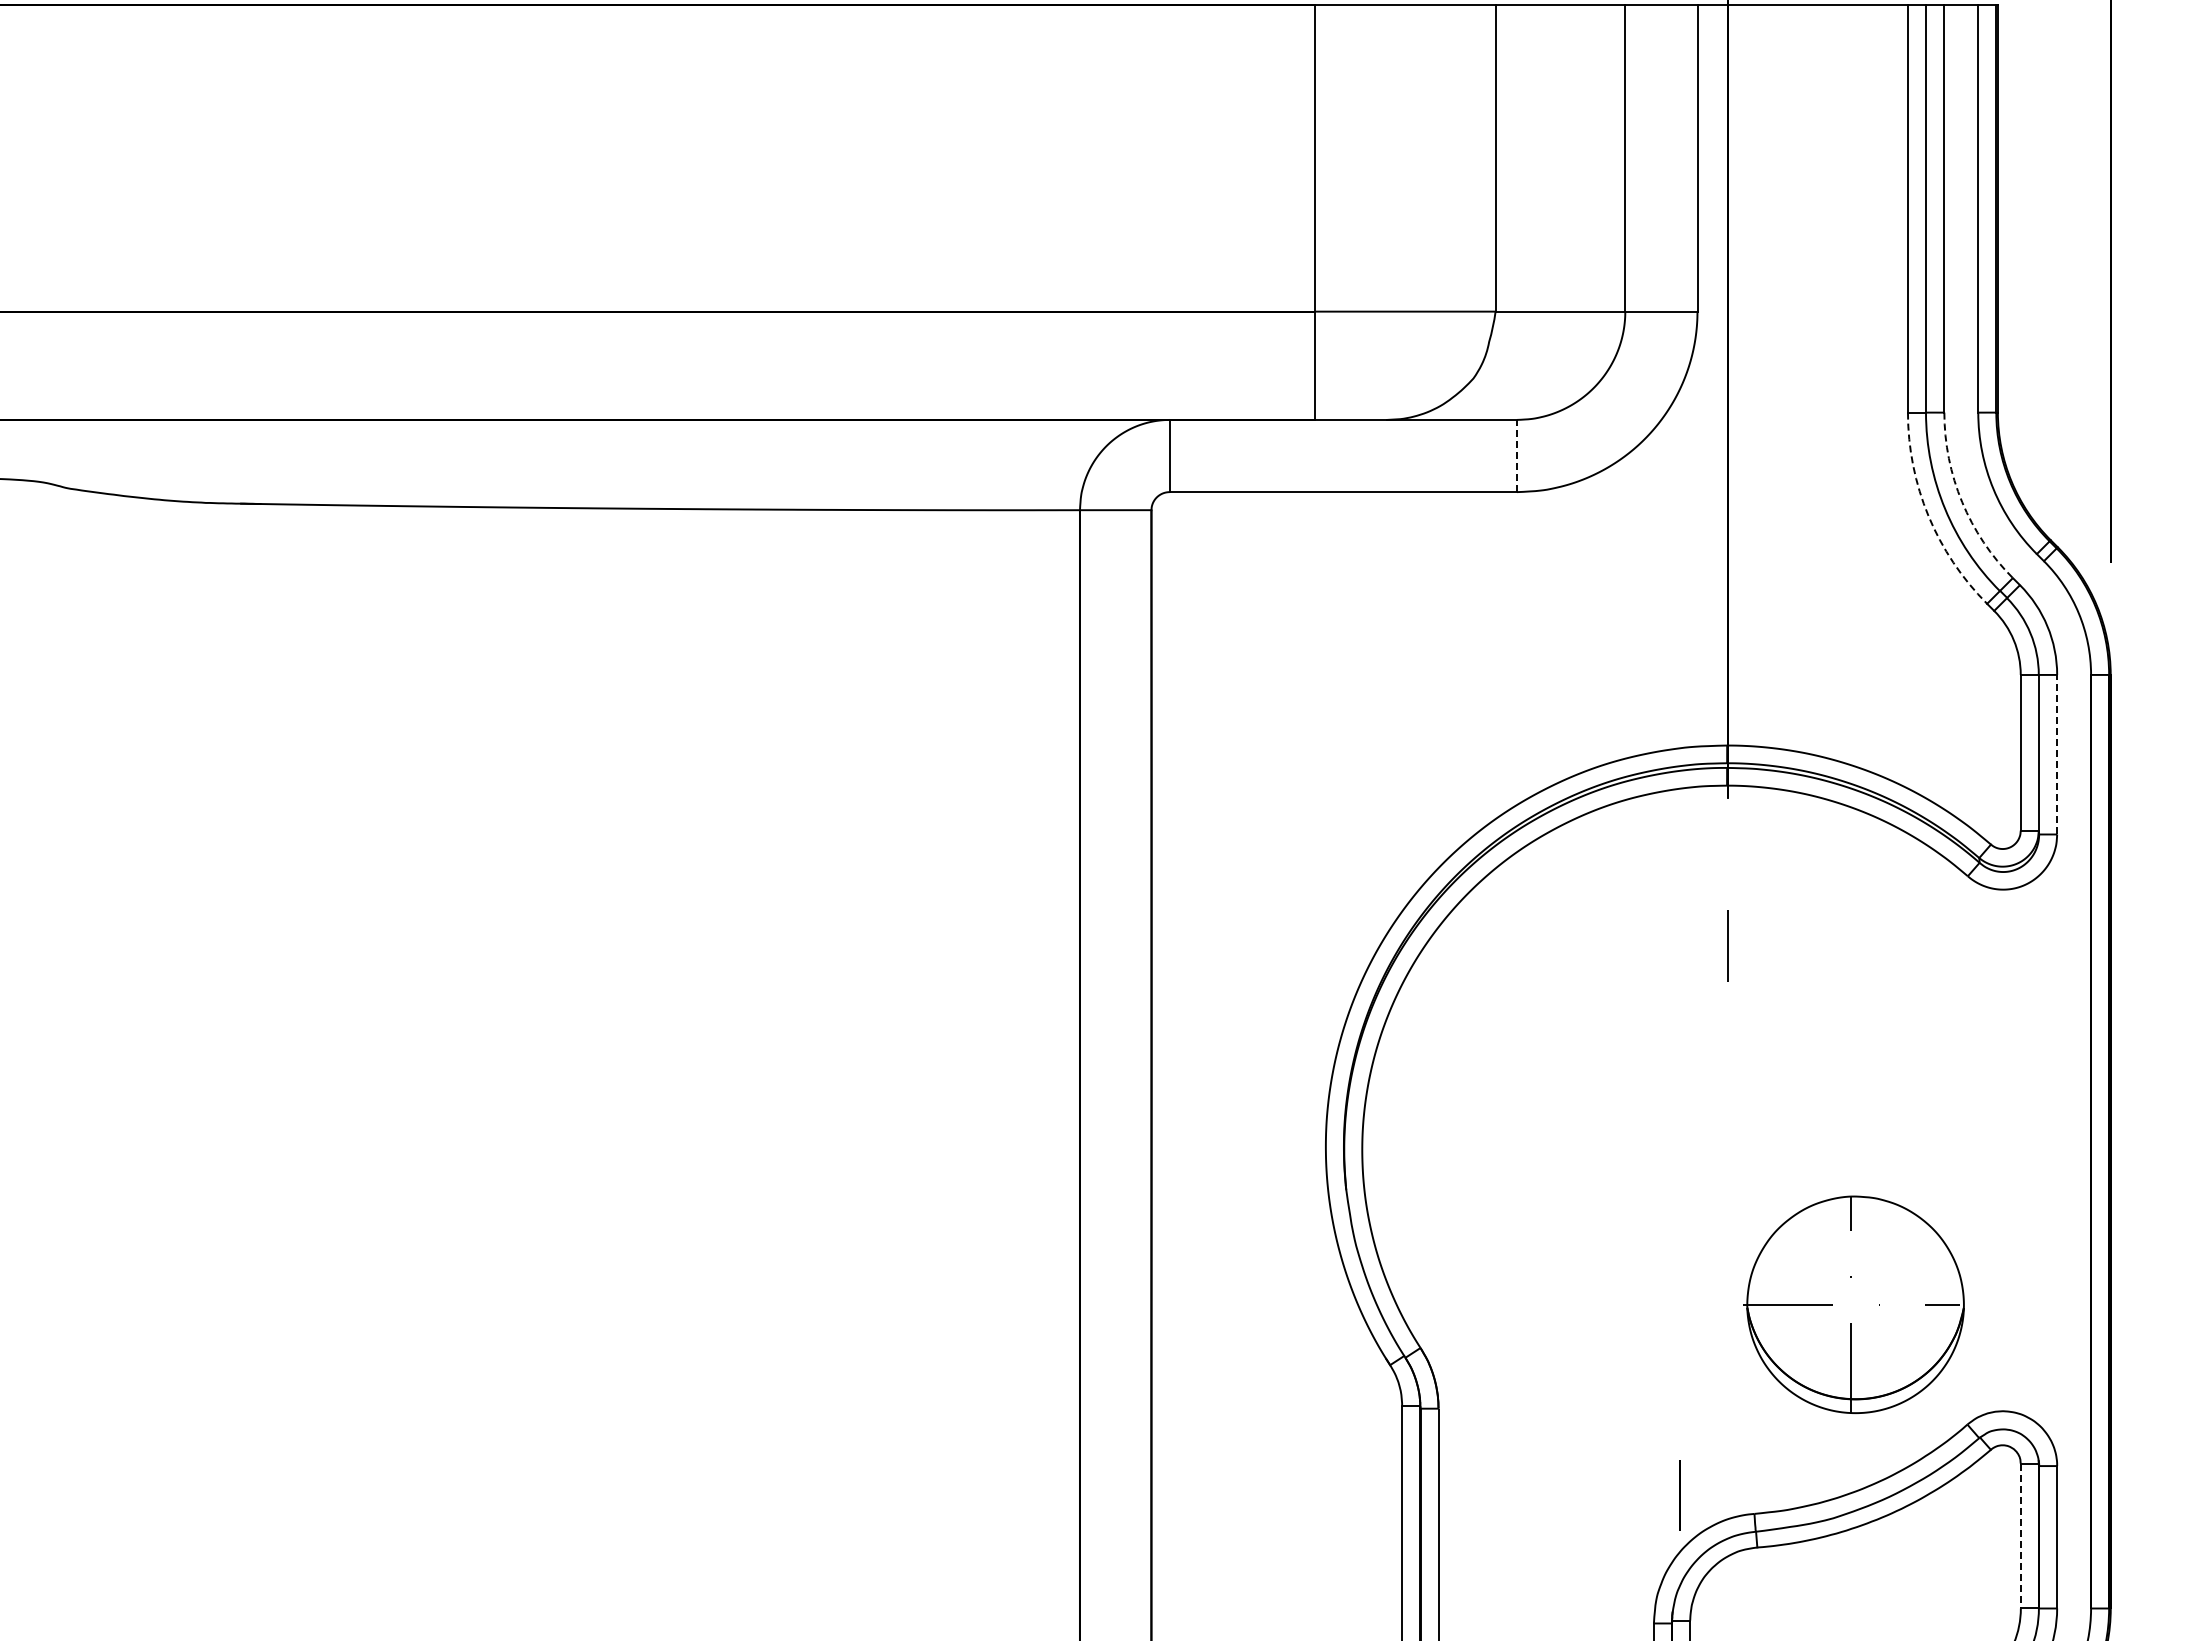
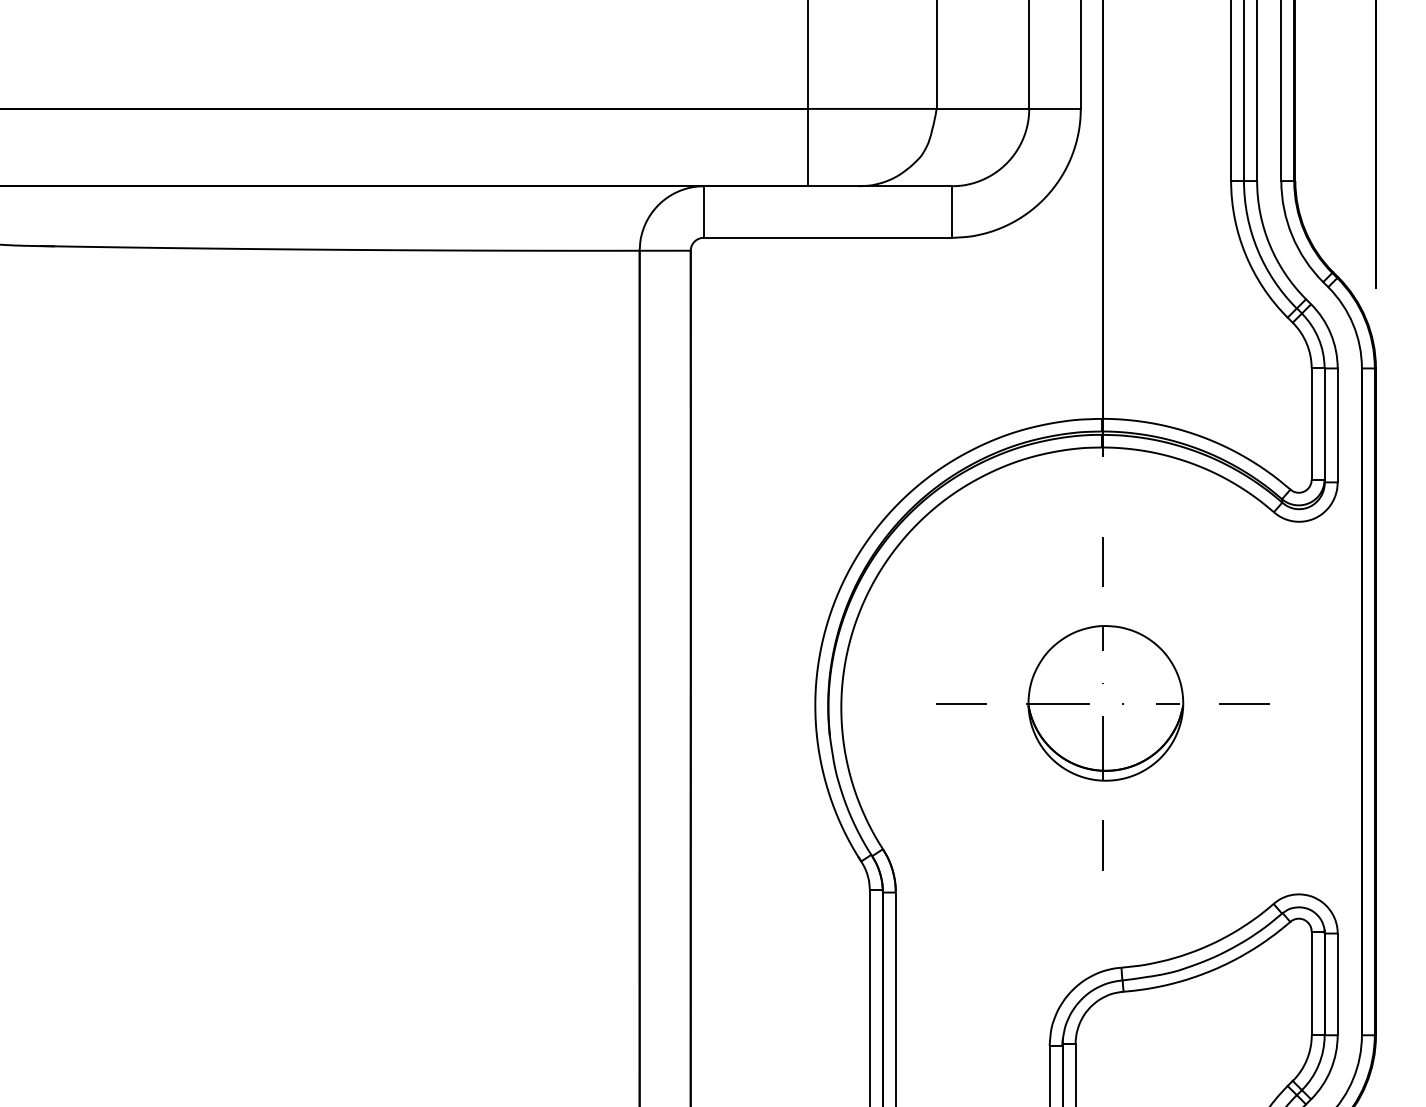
line: (1516, 455) -> (951, 211), dashed -> solid
arc: (1962, 502) -> (1270, 245), dashed -> solid
arc: (1928, 516) -> (1245, 255), dashed -> solid
line: (2057, 754) -> (1337, 425), dashed -> solid
line: (1530, 1144) -> (961, 703), added
line: (1926, 1144) -> (1244, 703), added
part: (1853, 1304) -> (1104, 703), moved
line: (1679, 1495) -> (1102, 845), moved
line: (2020, 1536) -> (1311, 983), dashed -> solid

